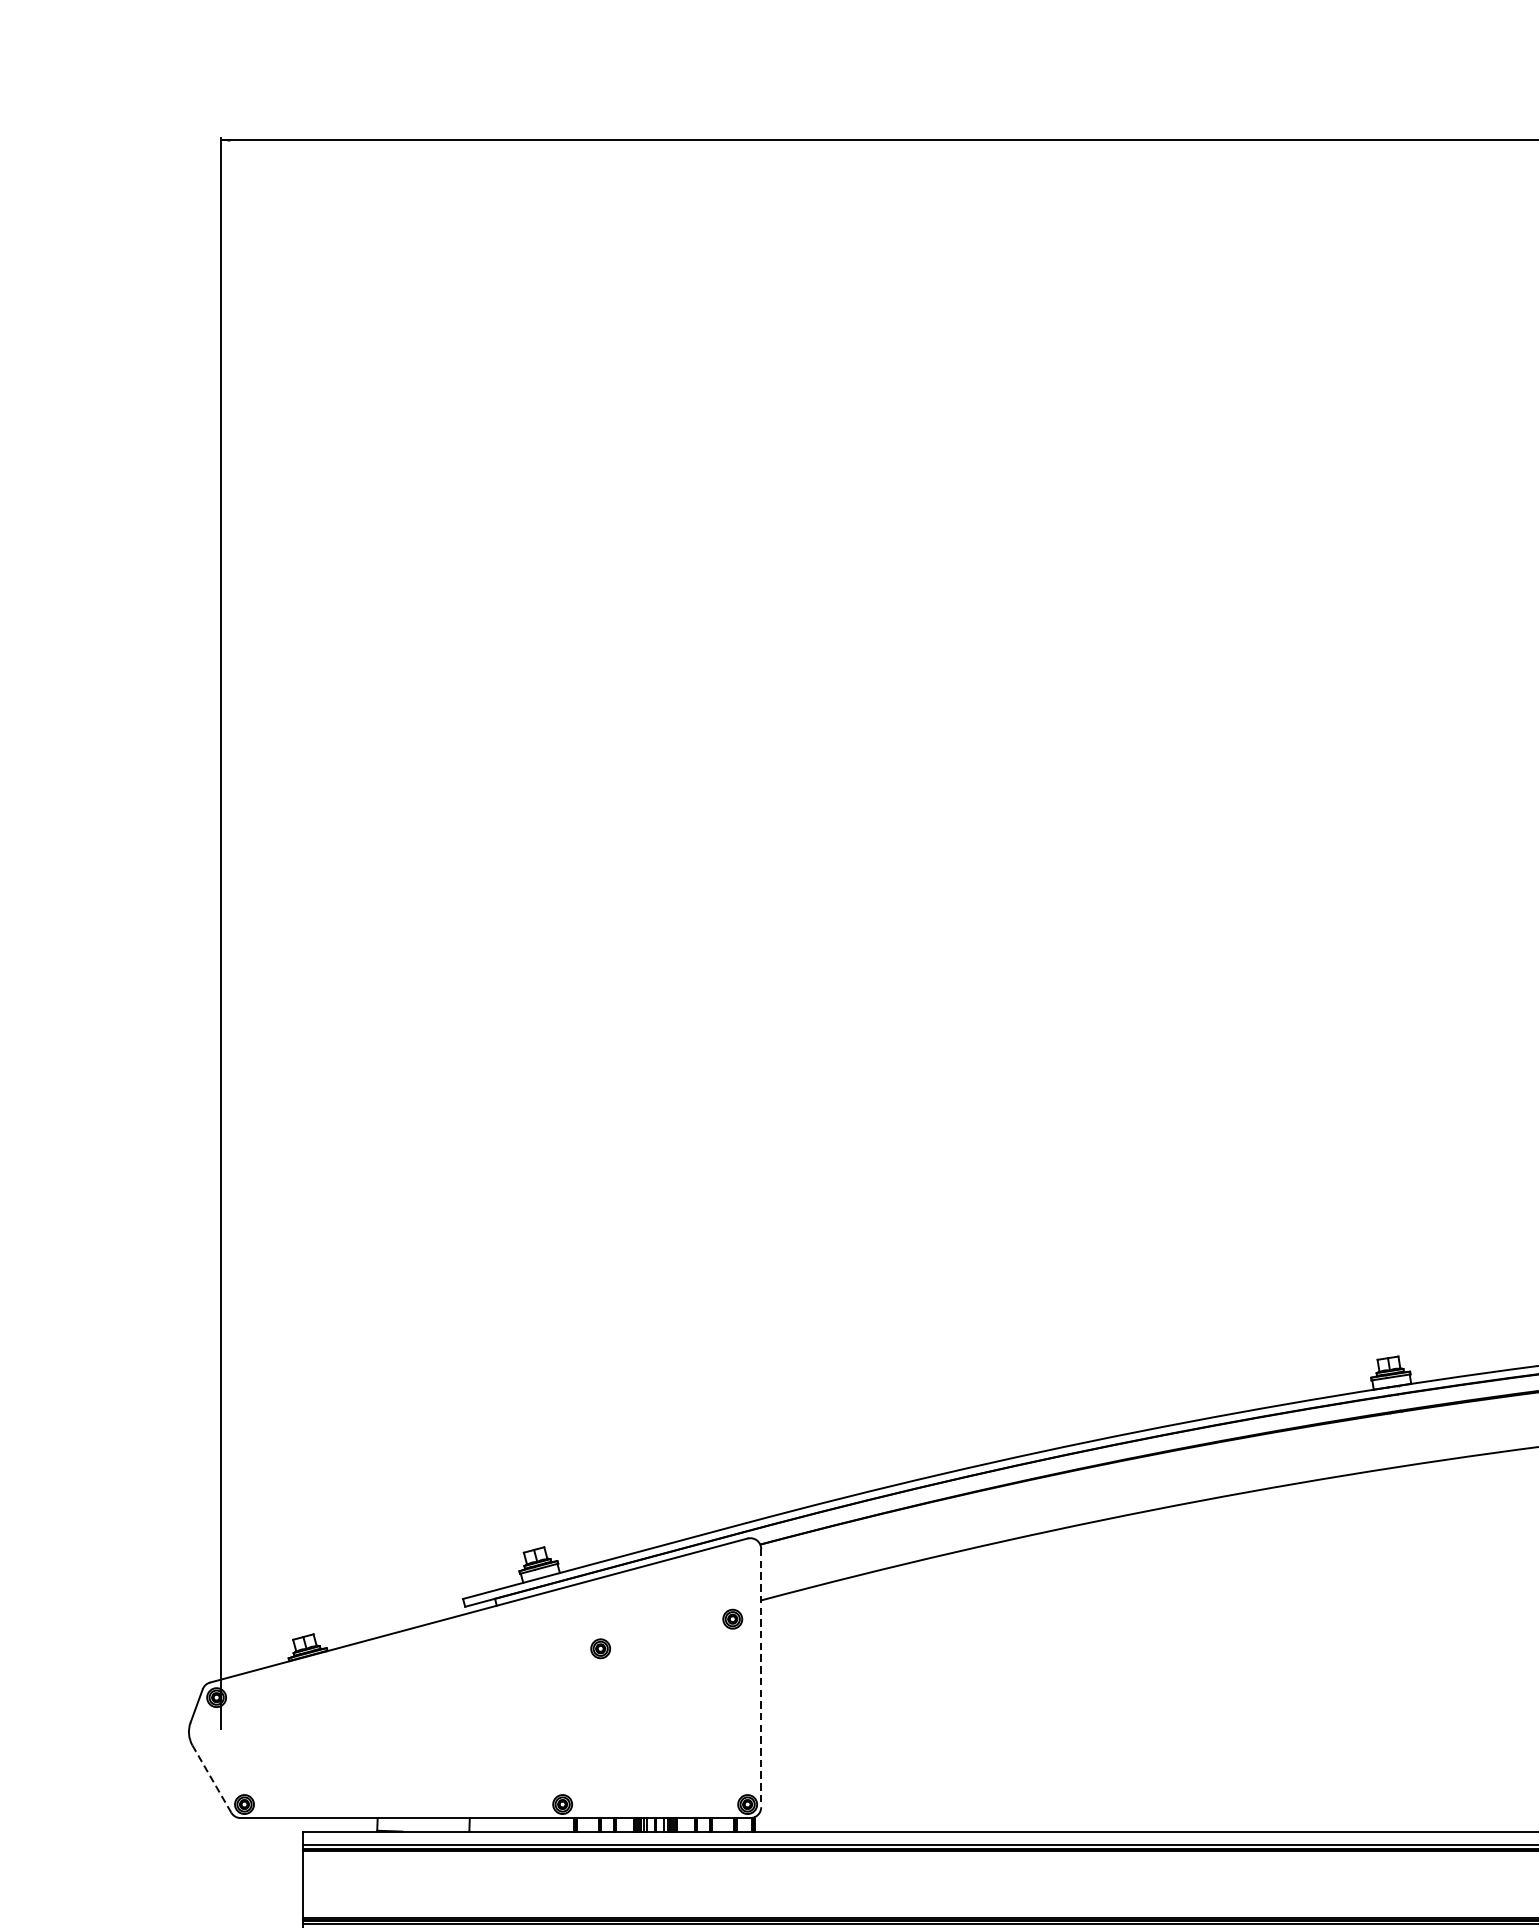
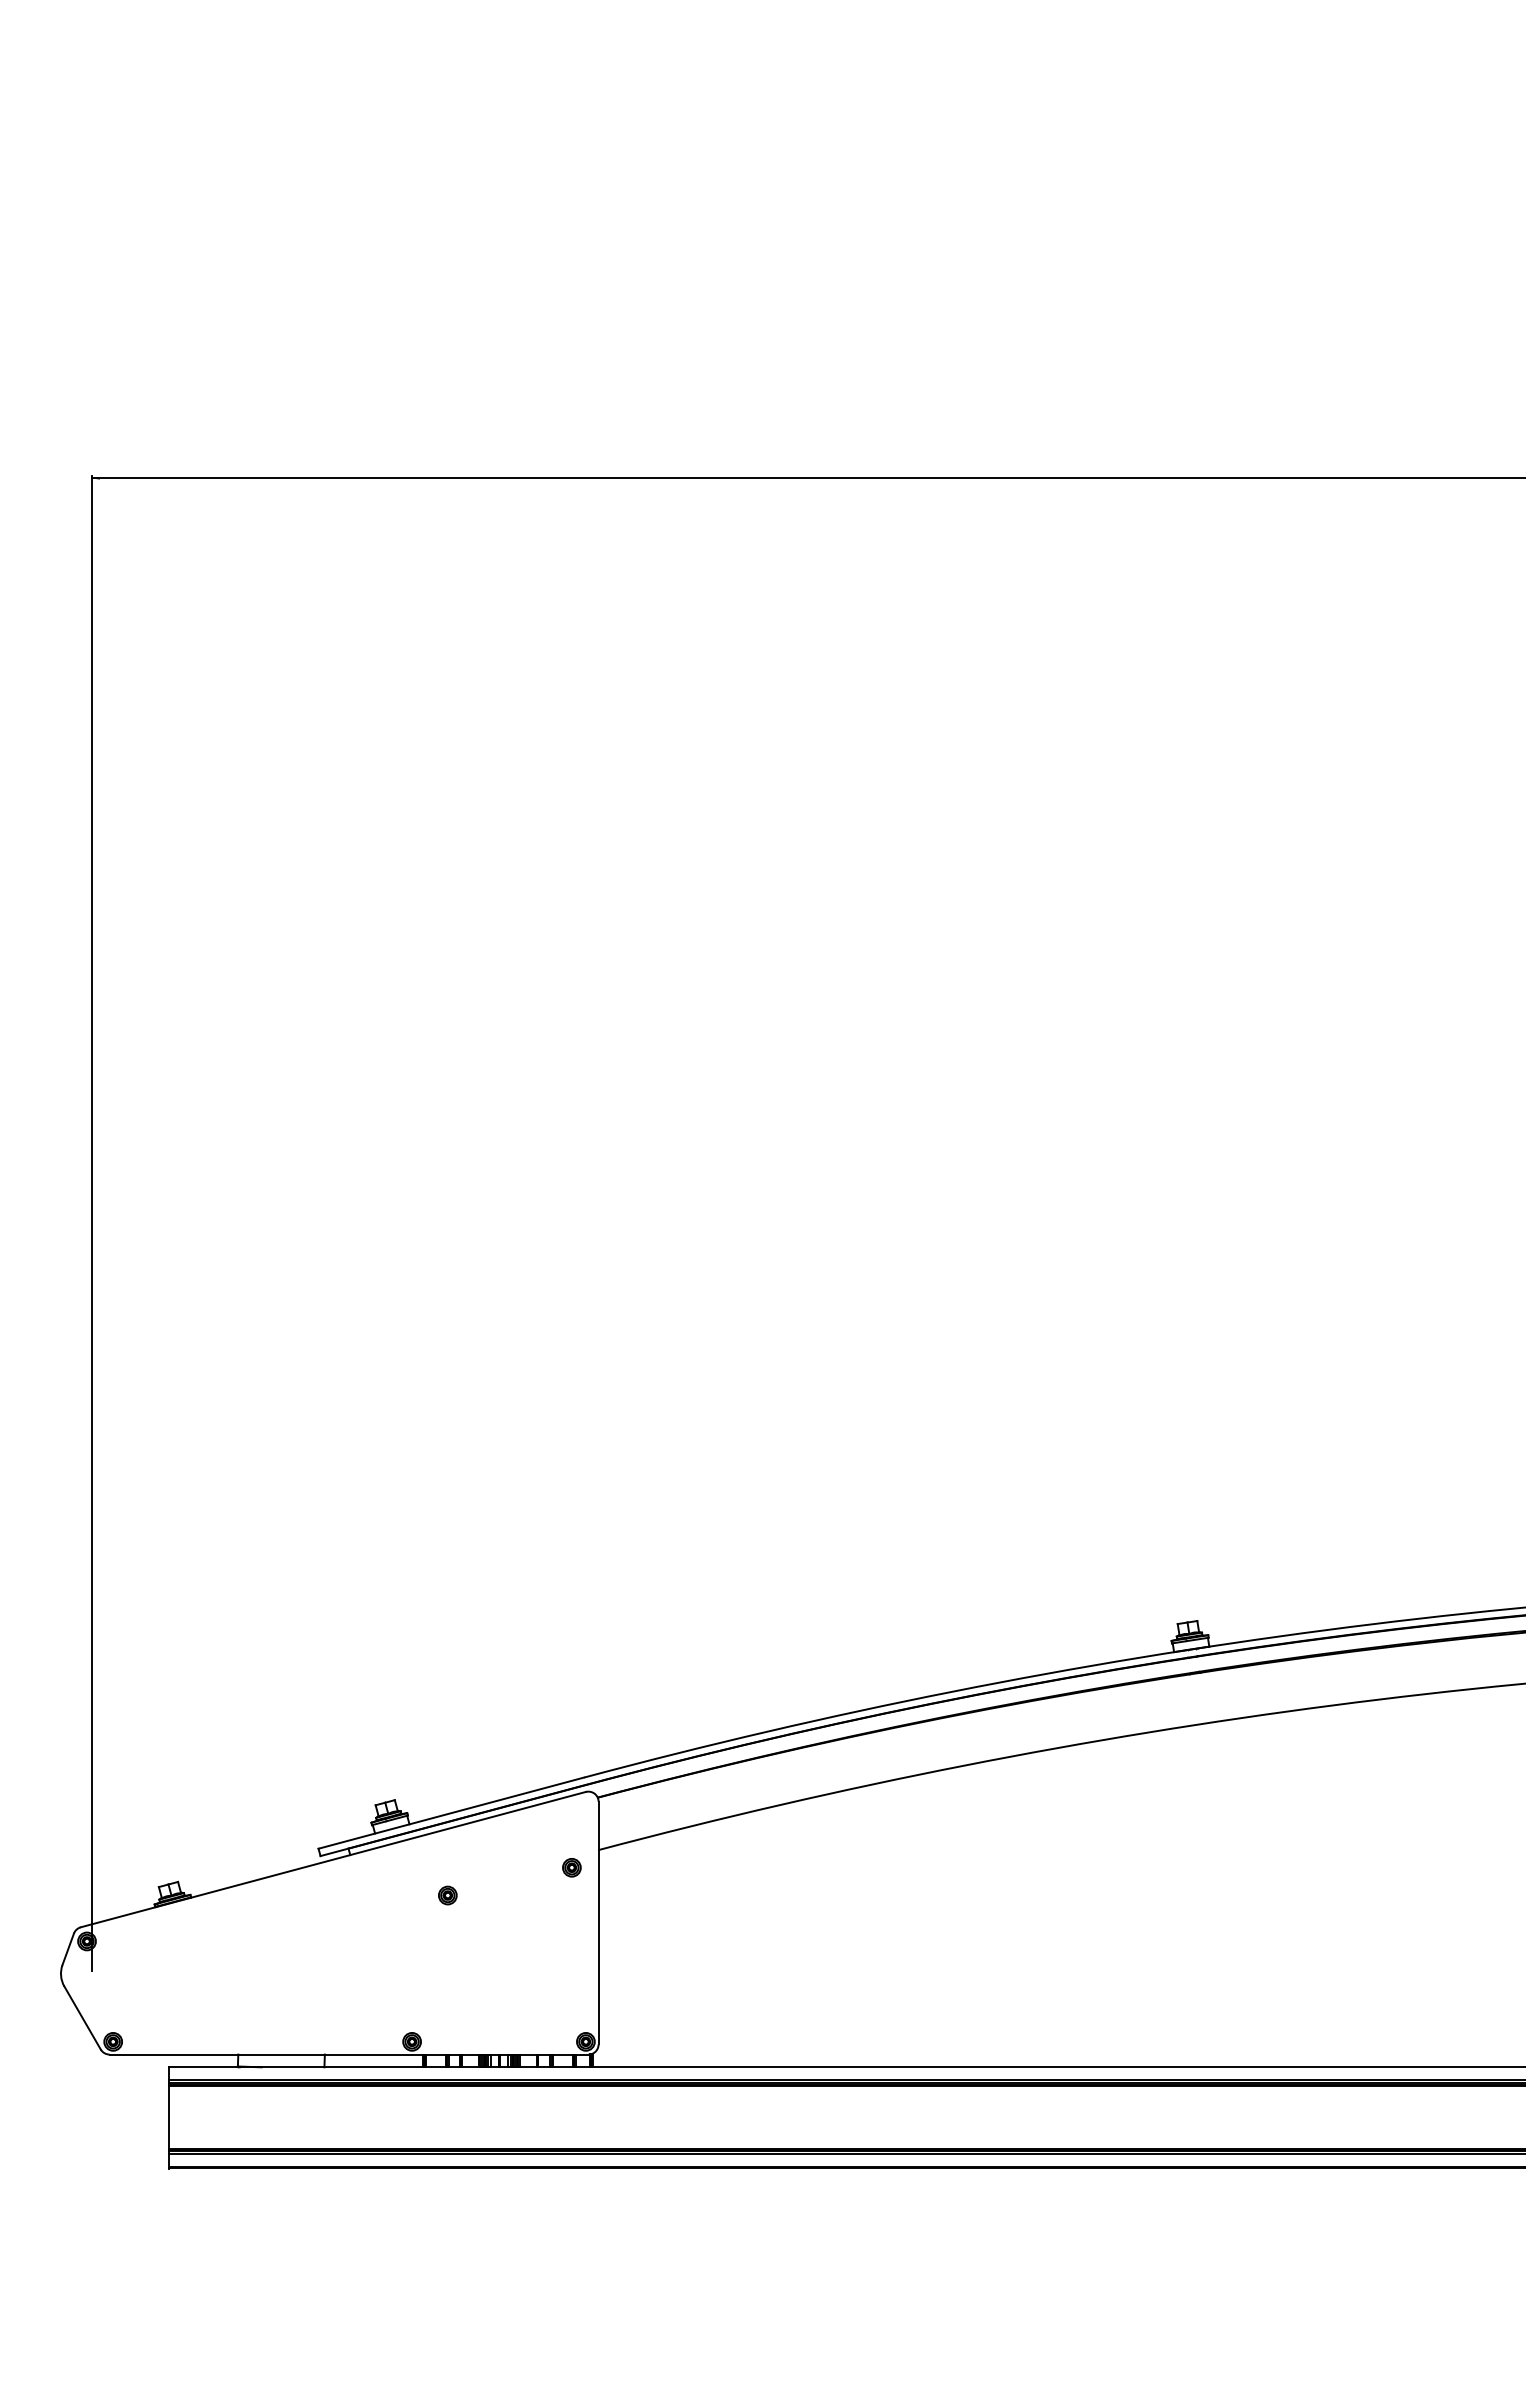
line: (761, 1678) -> (598, 1923), dashed -> solid
line: (211, 1778) -> (82, 2017), dashed -> solid

